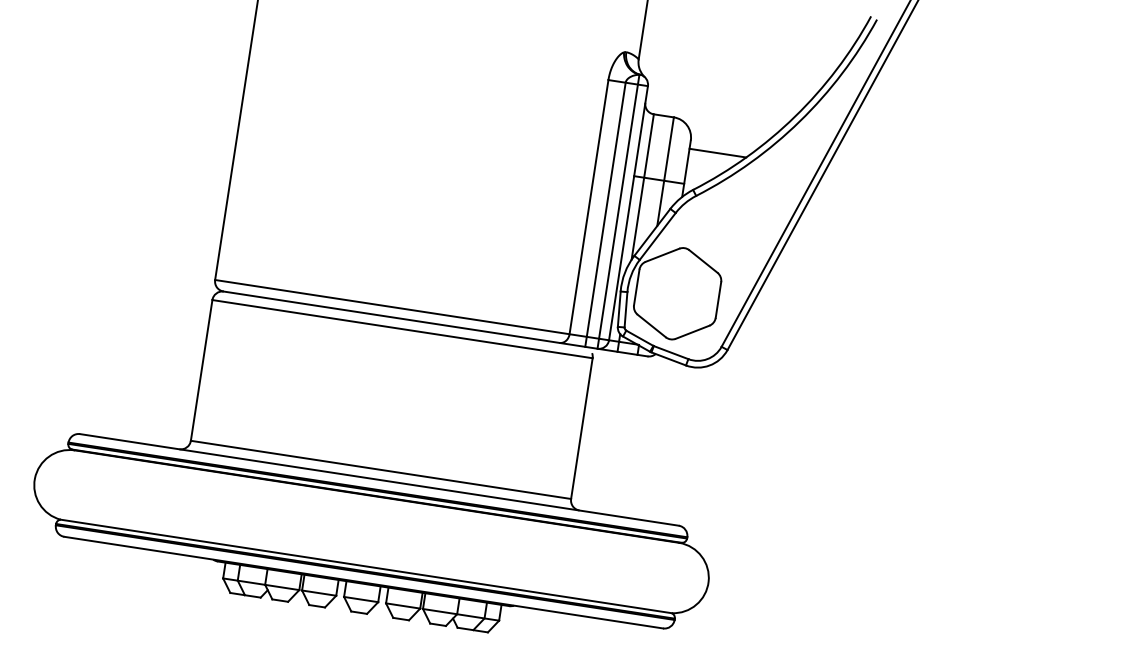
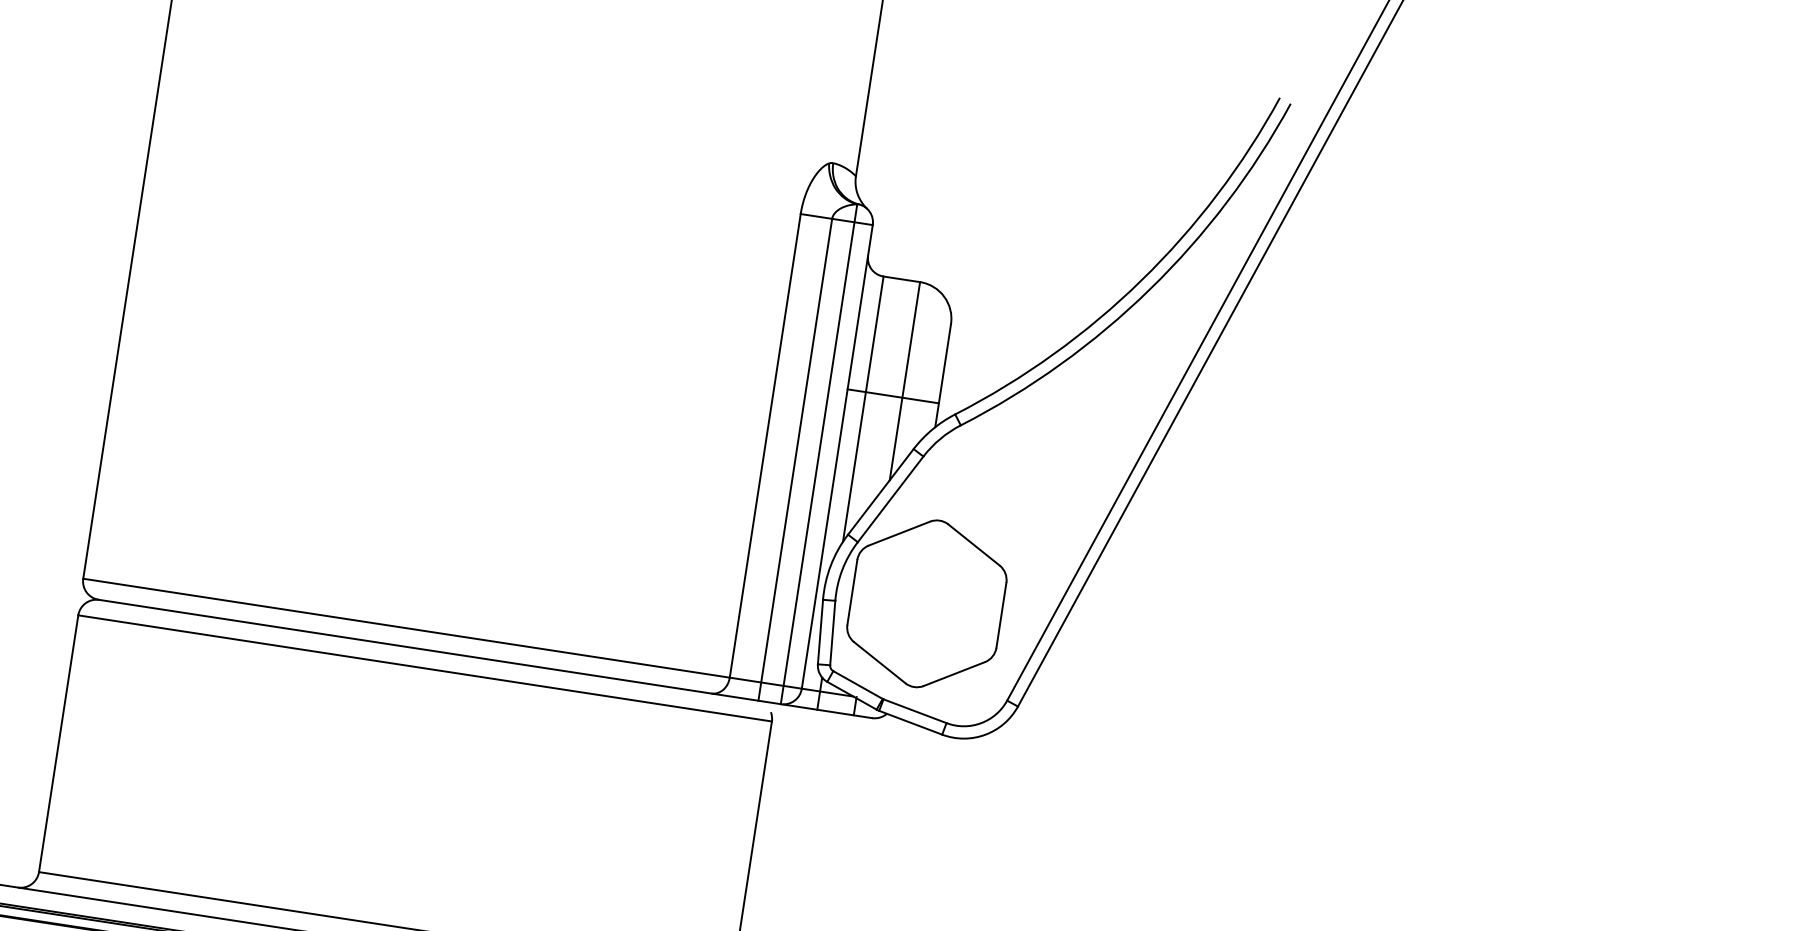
line: (717, 152) -> (999, 346), removed

